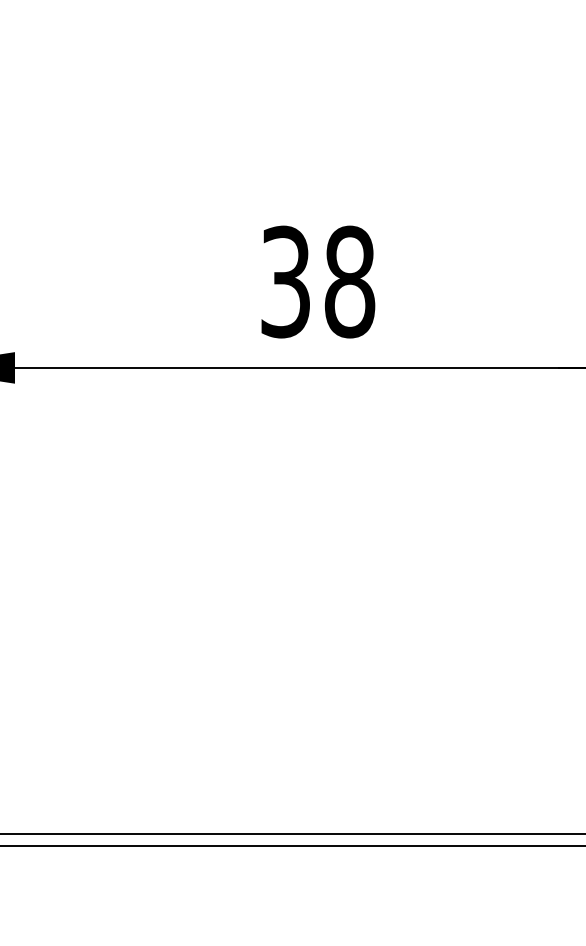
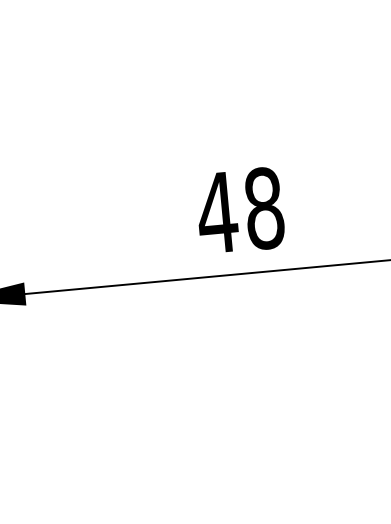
text: (285, 281) -> (217, 212), 38 -> 48

